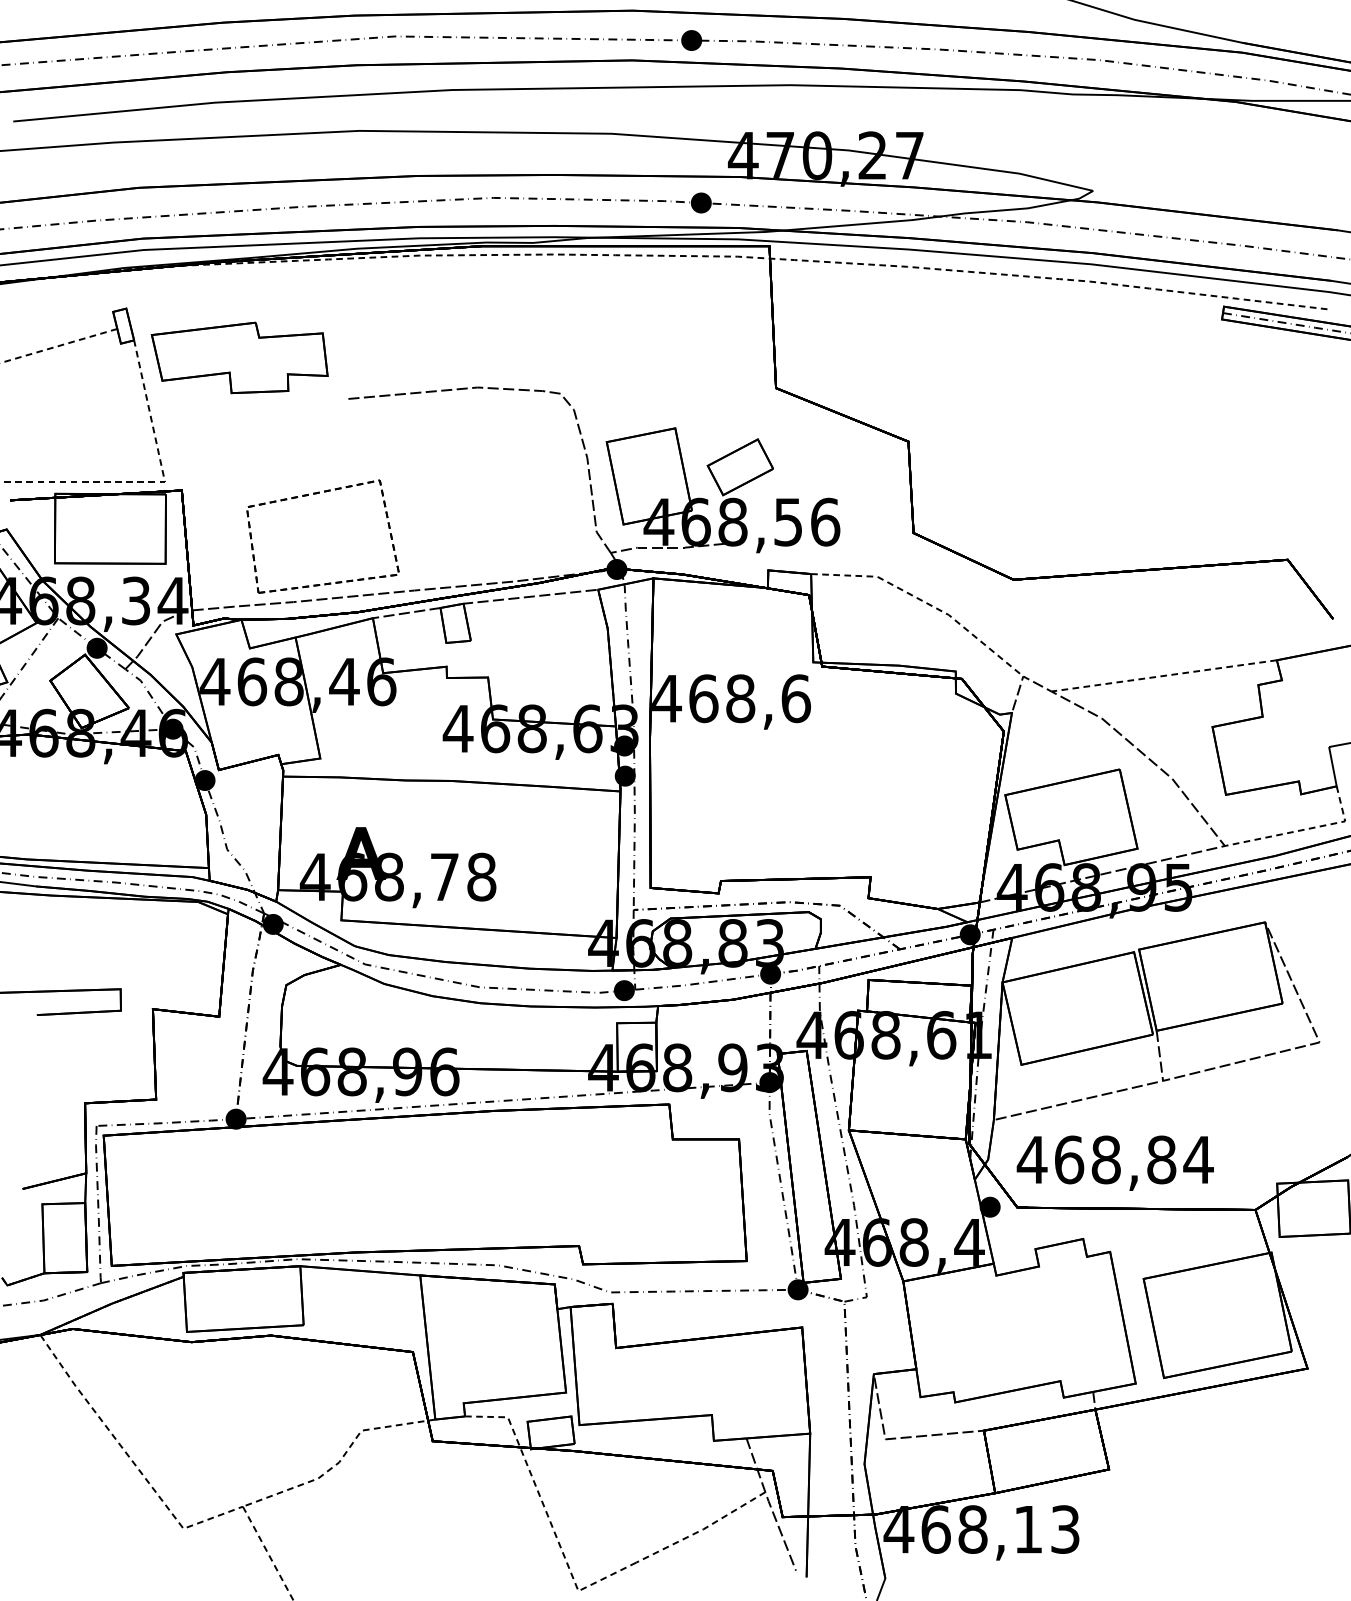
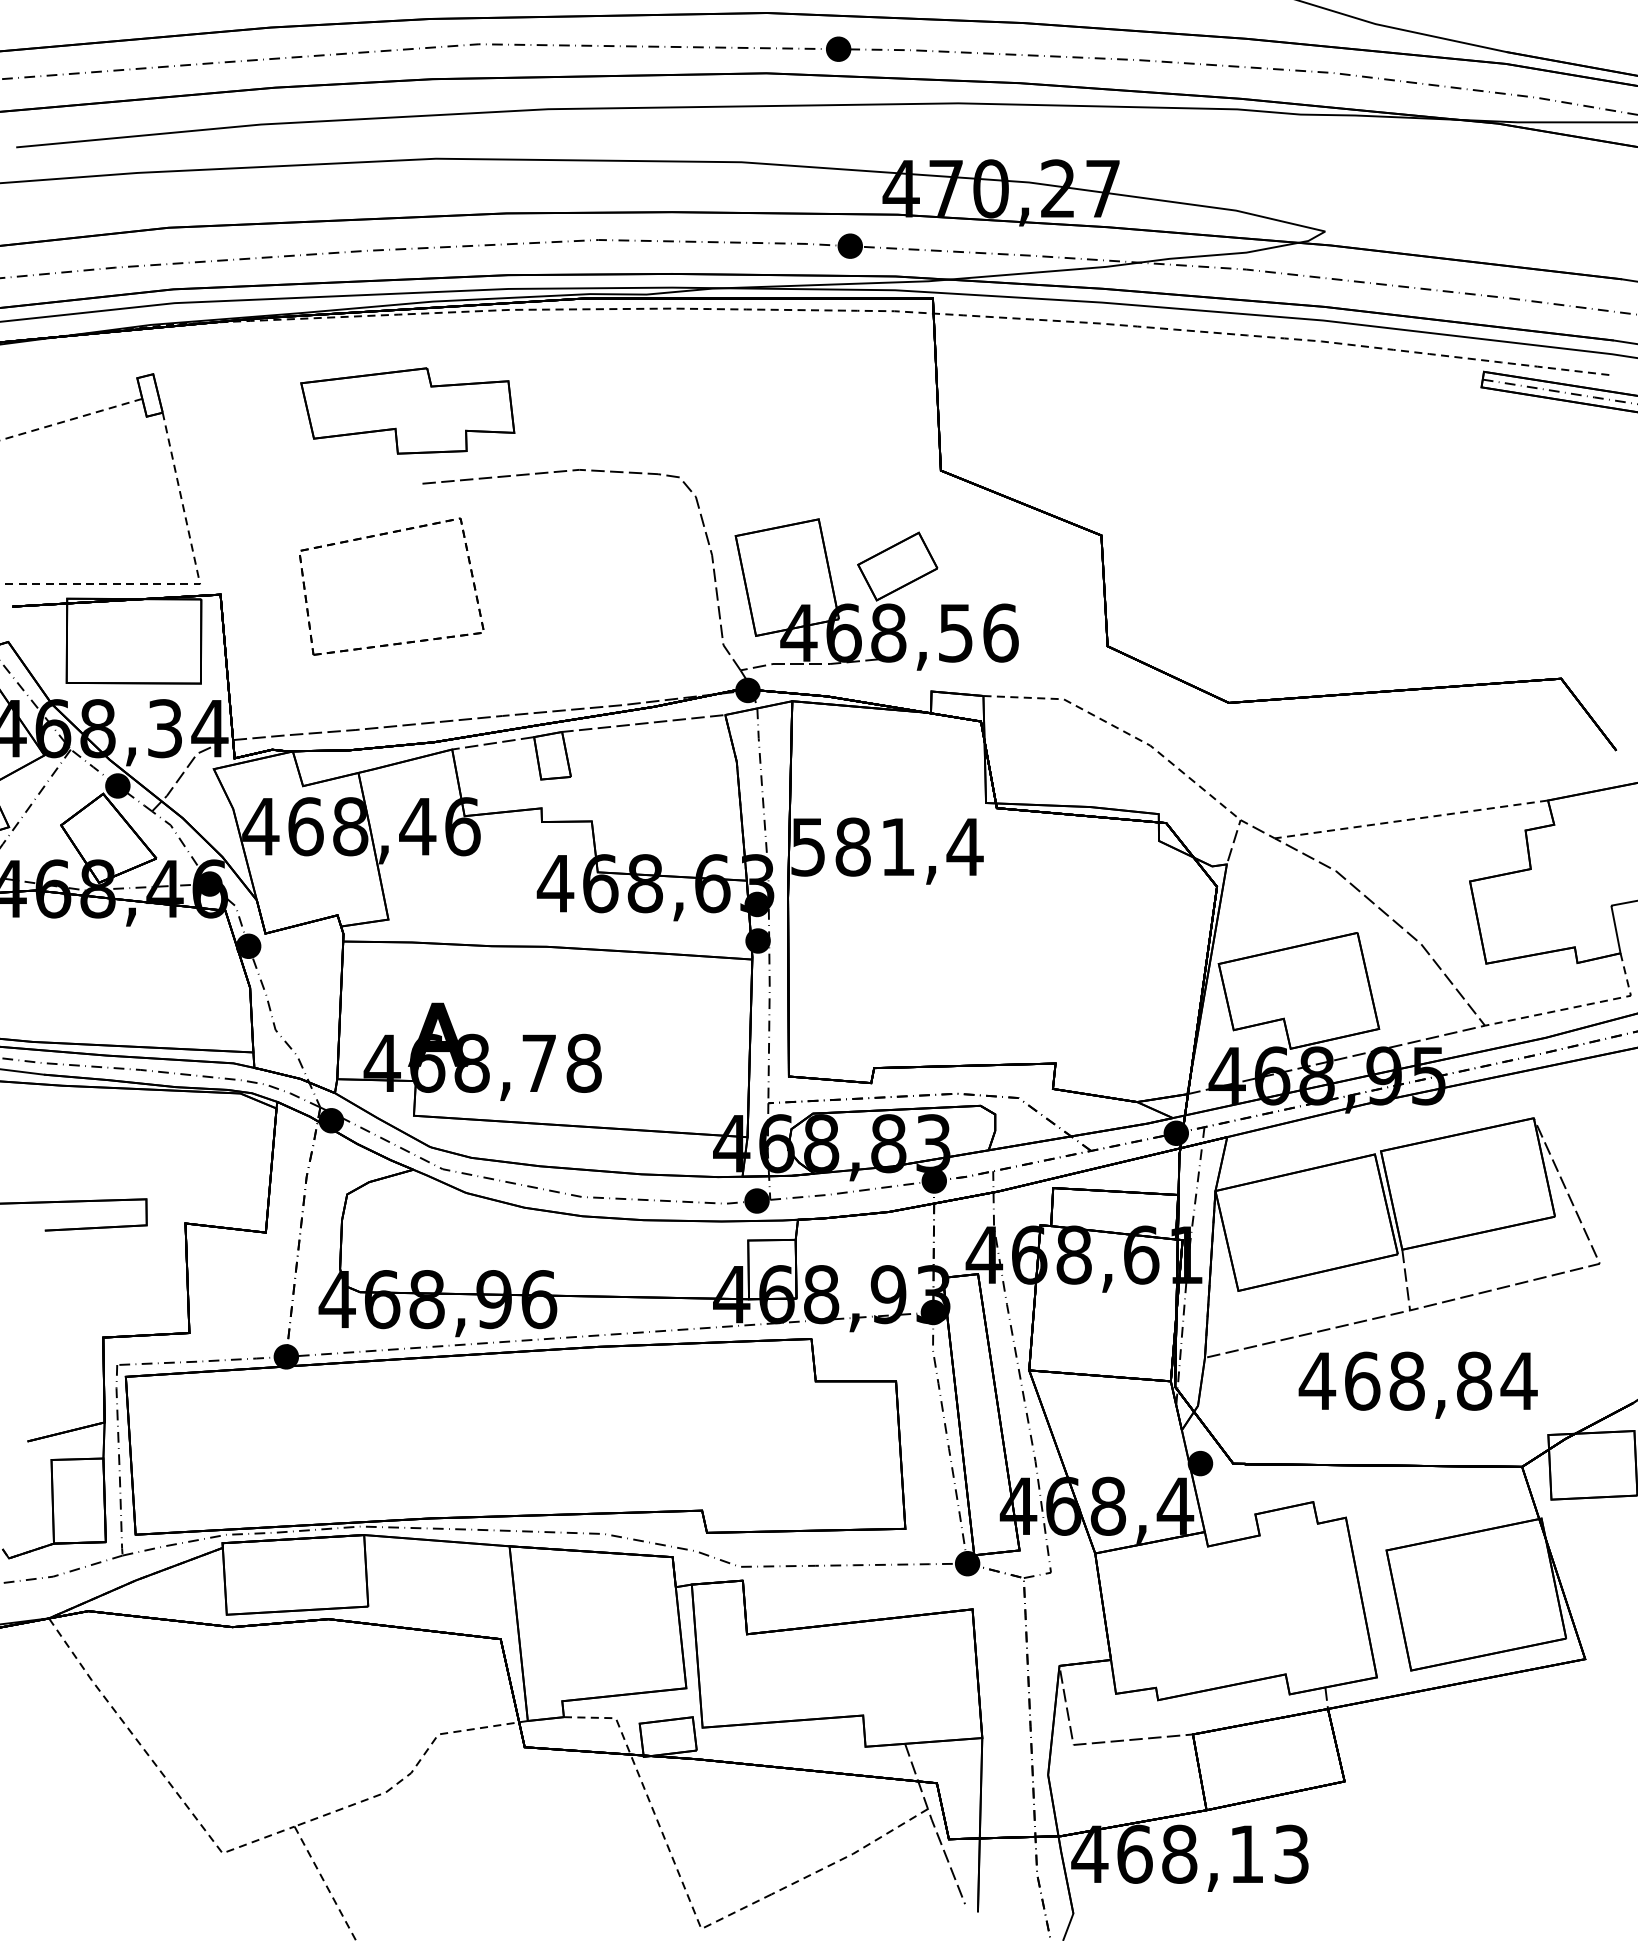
part: (239, 357) -> (407, 410), moved
part: (315, 494) -> (382, 535), moved
text: (731, 698) -> (886, 846), 468,6 -> 581,4
text: (1114, 1162) -> (1417, 1384), moved

